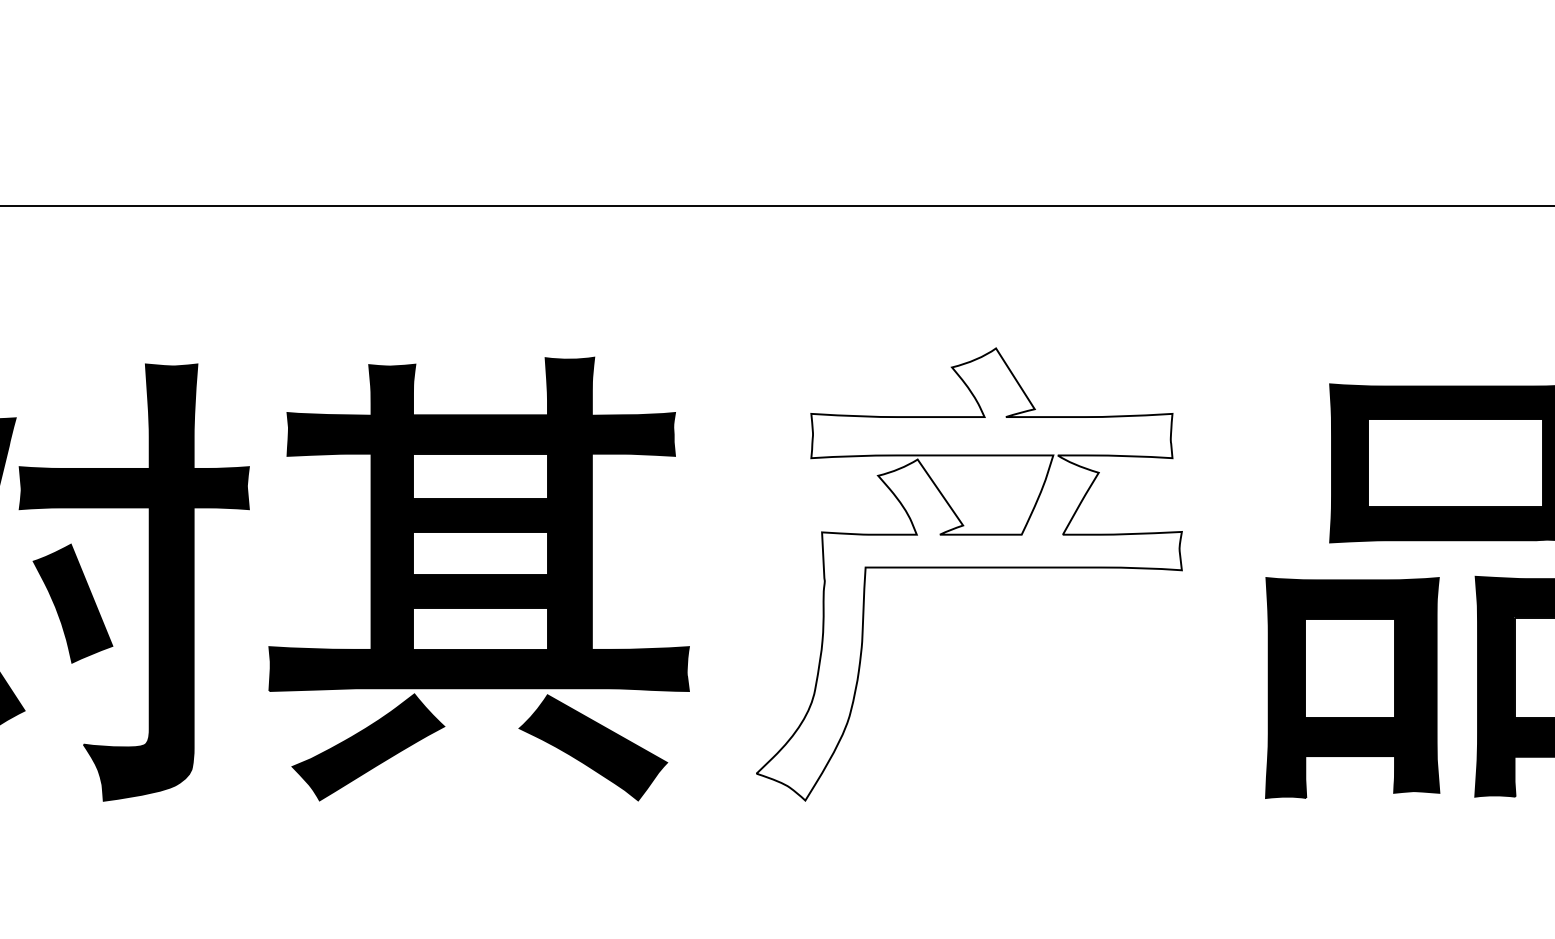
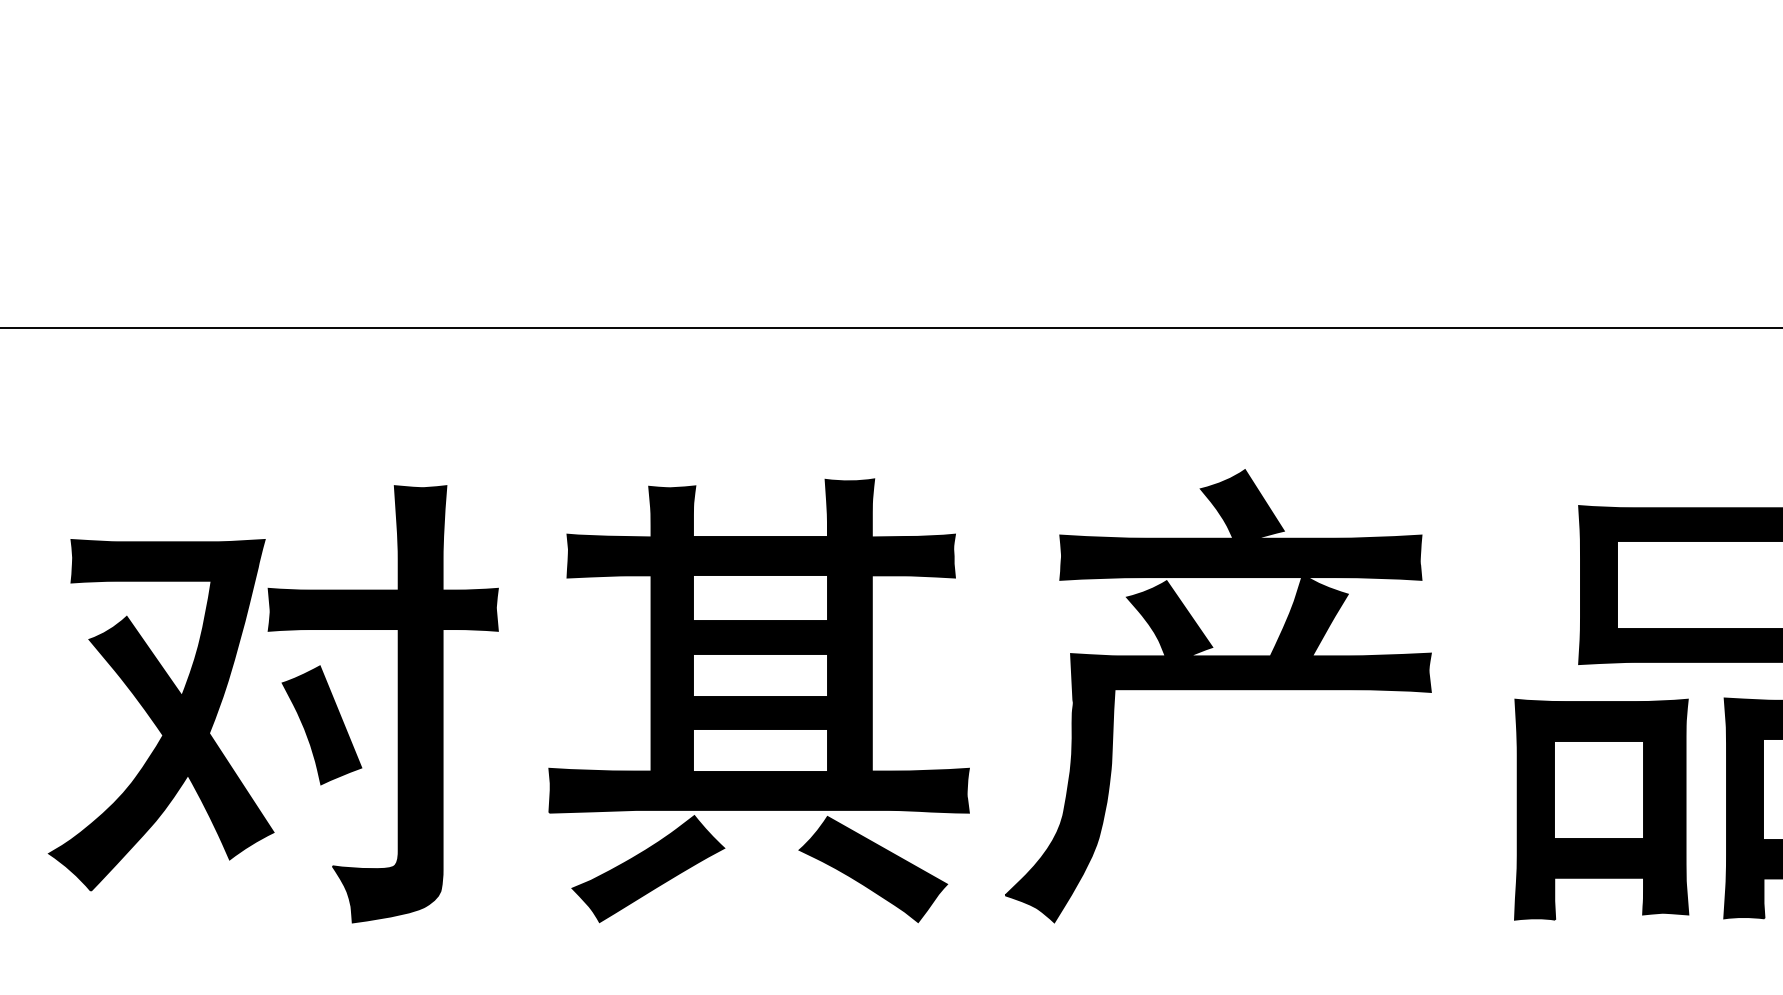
fill: (968, 574) -> (1217, 696), added
part: (478, 578) -> (758, 700), moved

